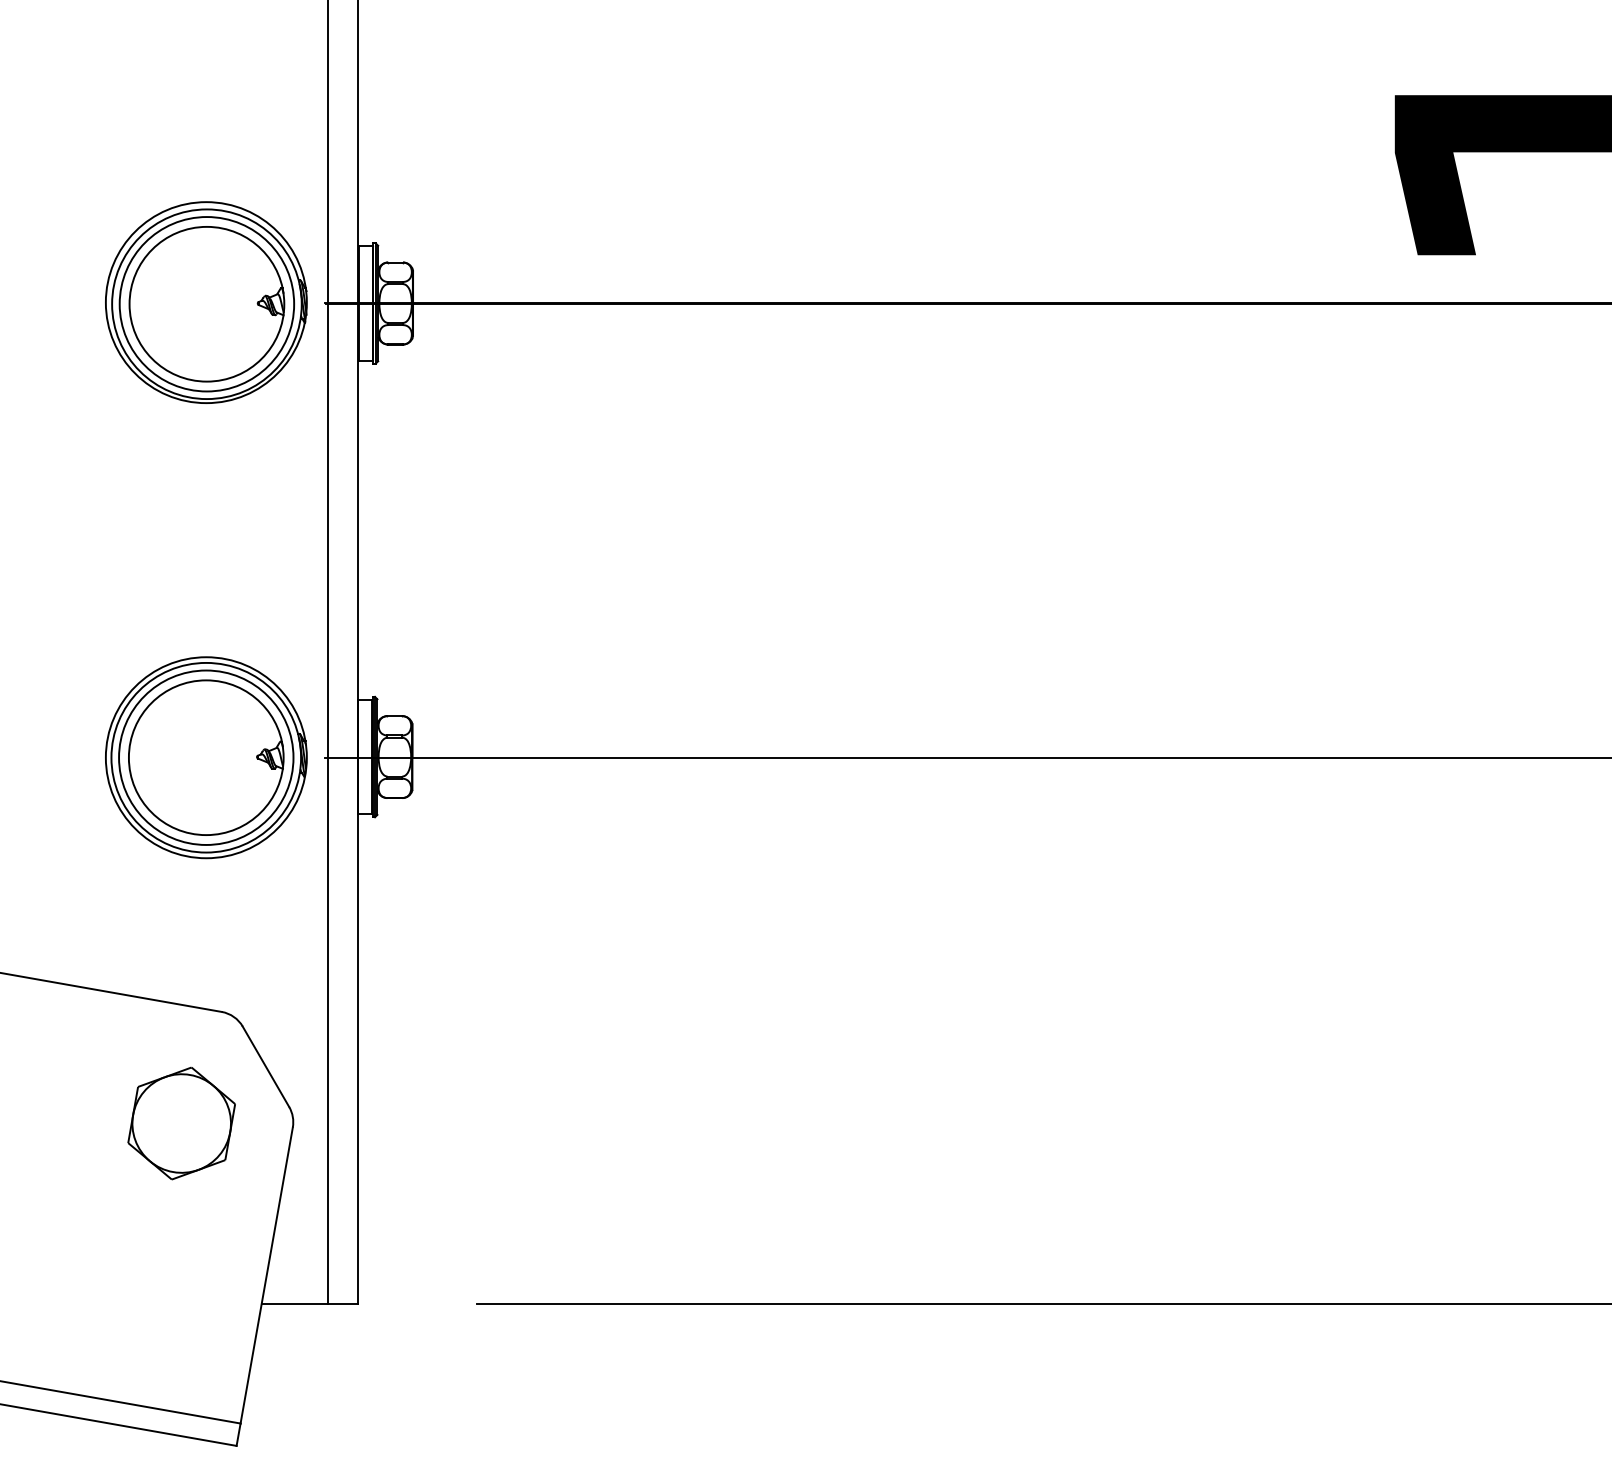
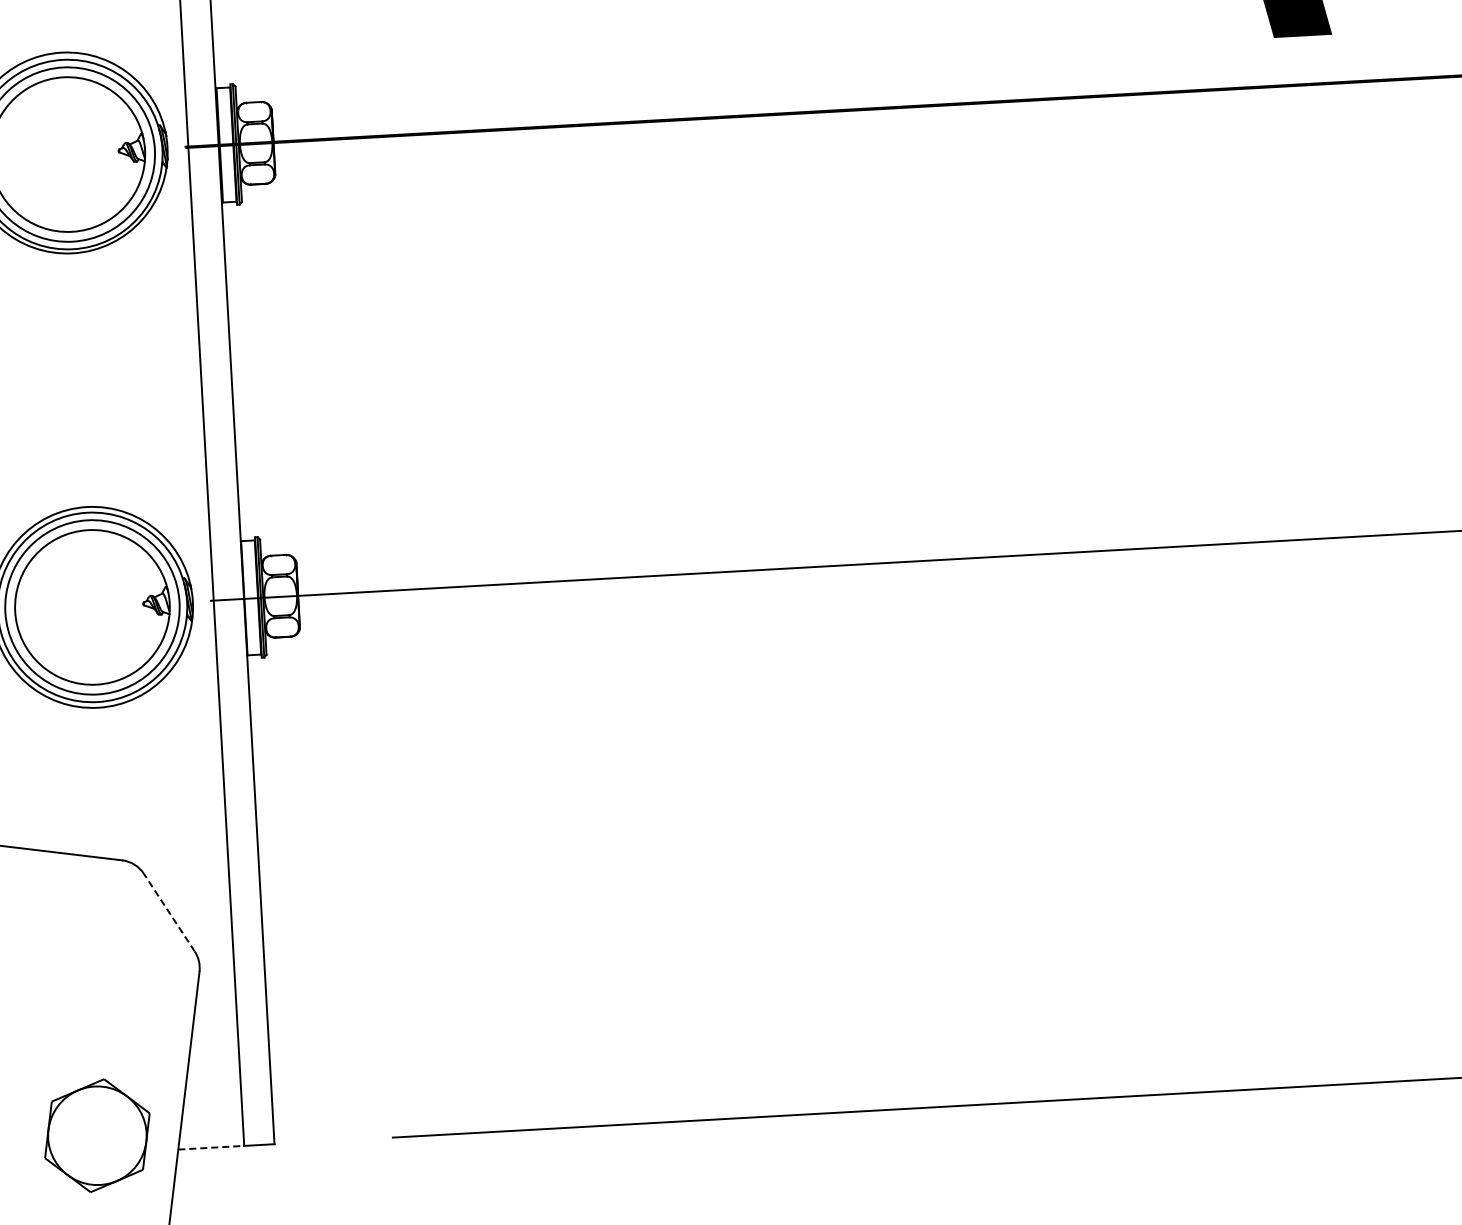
line: (265, 1066) -> (168, 912), solid -> dashed
part: (181, 1123) -> (97, 1135), moved
line: (294, 1303) -> (211, 1147), solid -> dashed

